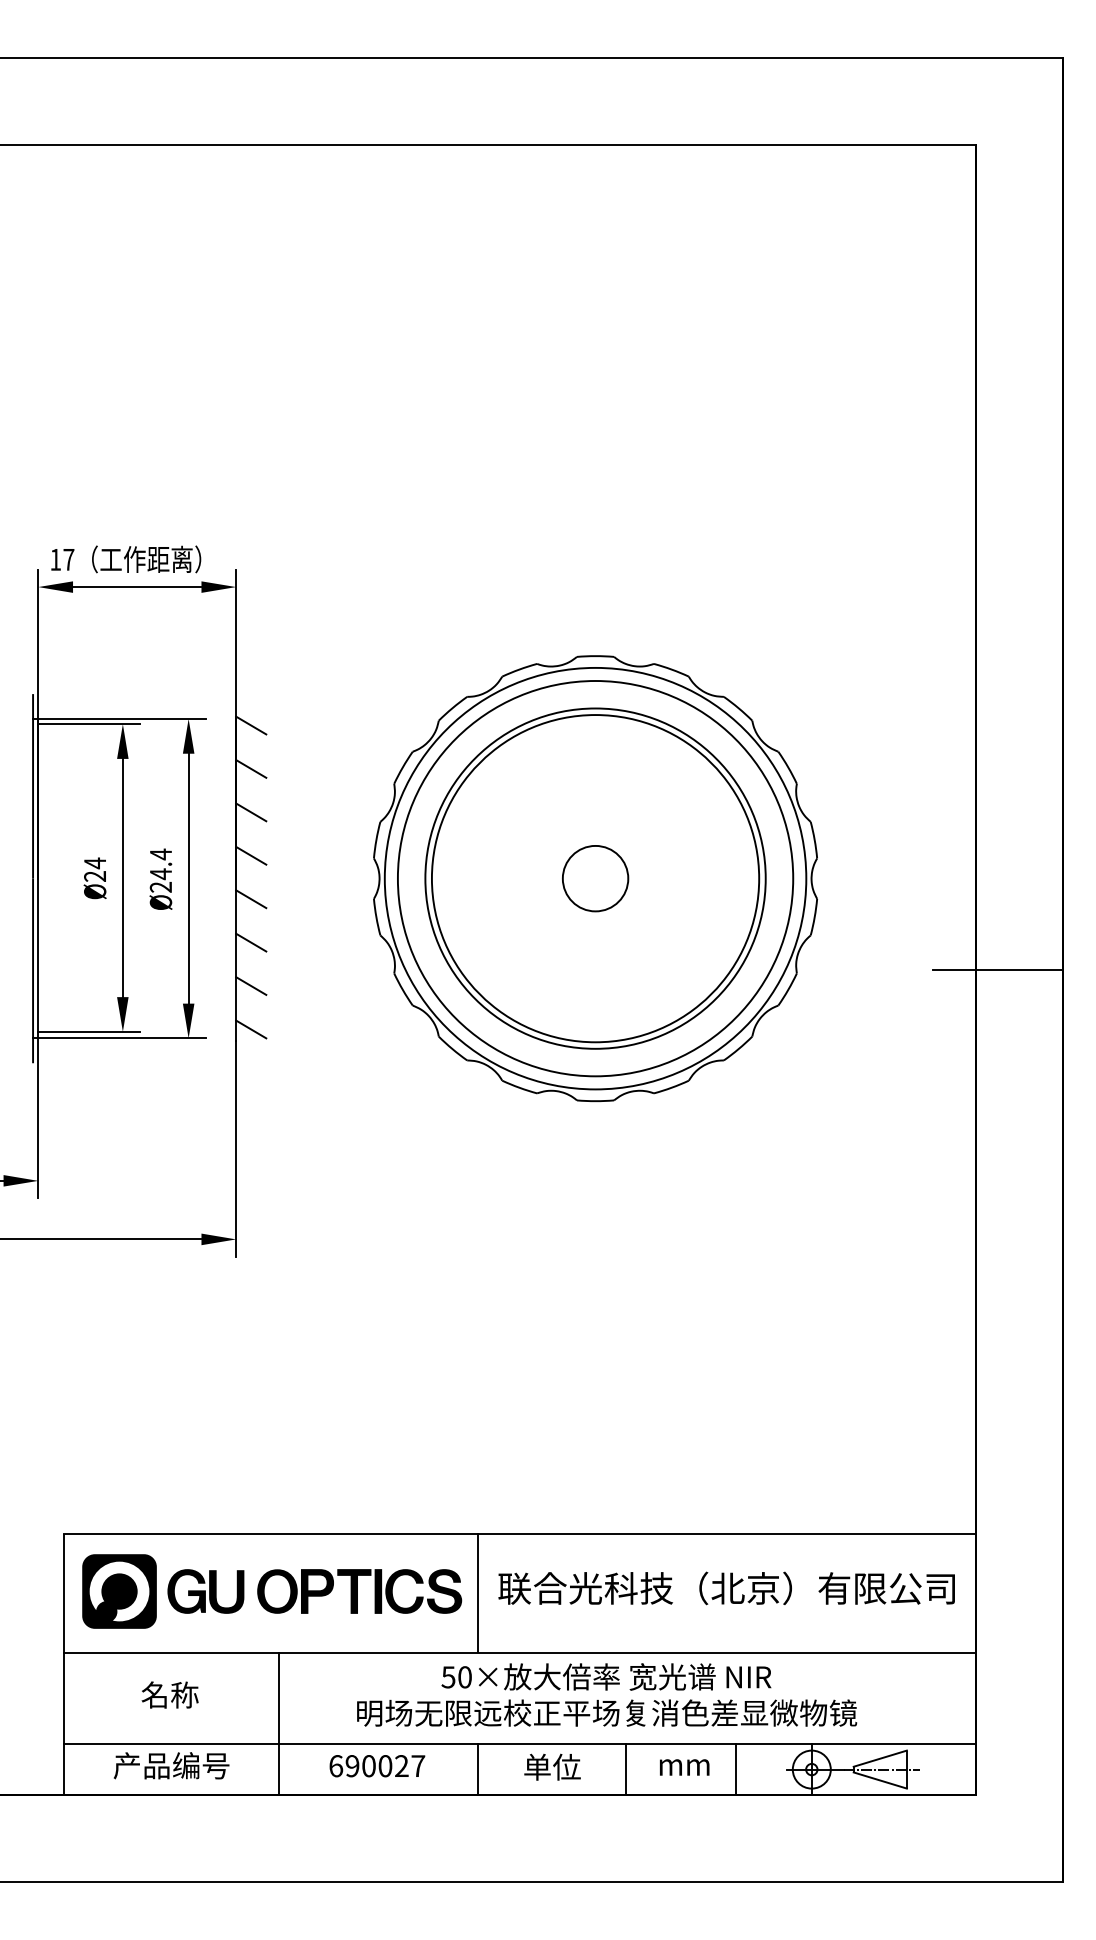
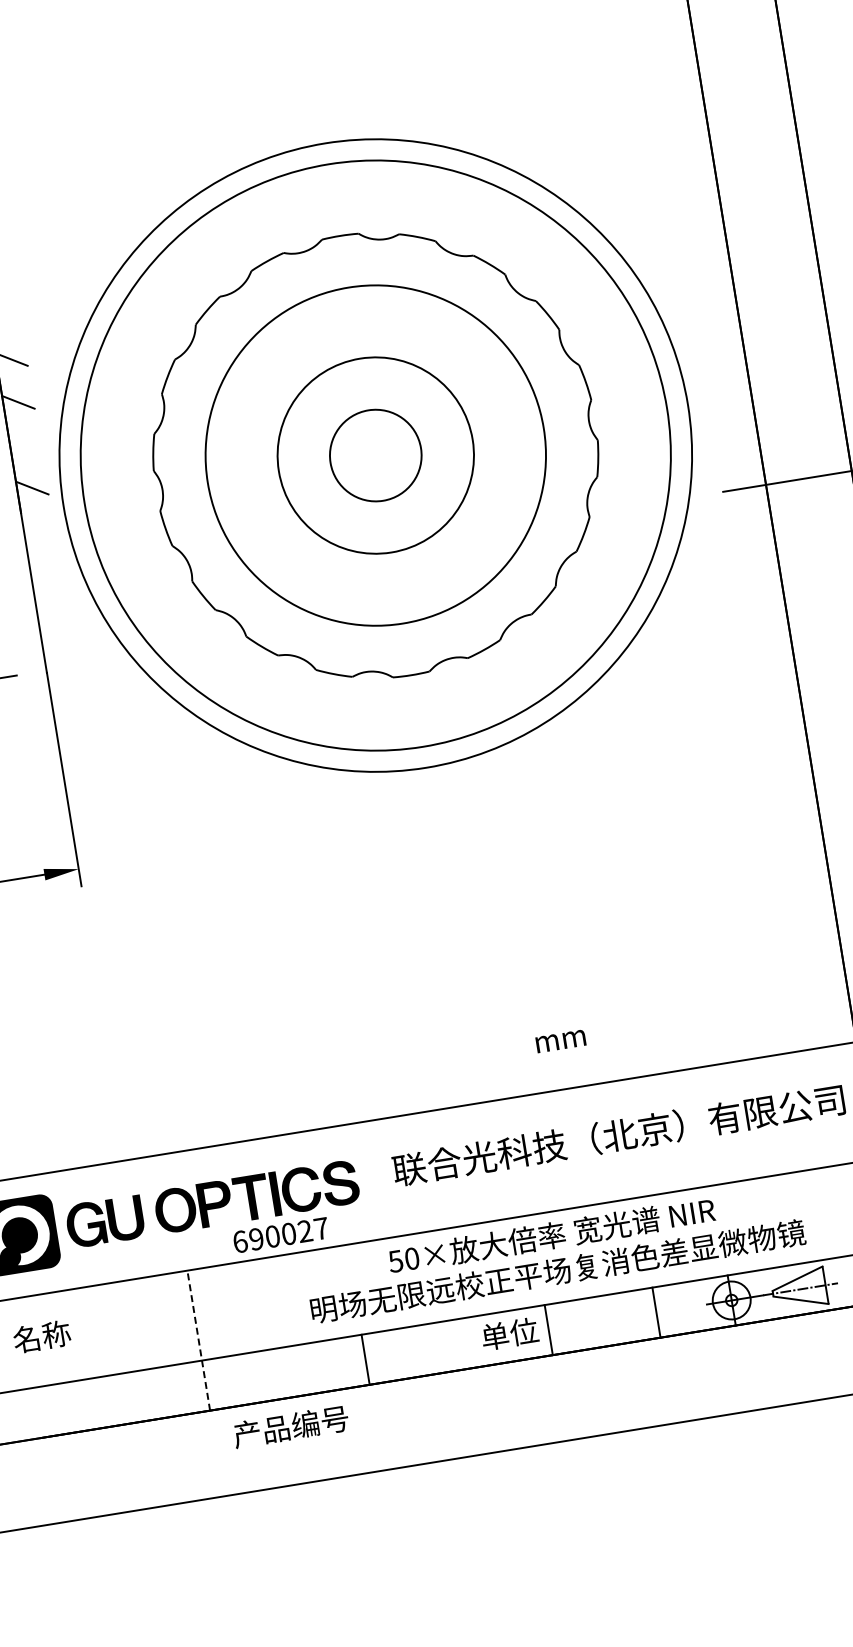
line: (251, 812) -> (25, 445), removed
circle: (595, 878) -> (375, 455), size x0.6
circle: (595, 878) -> (375, 455), size x1.4
circle: (595, 878) -> (375, 455), size x1.4
circle: (595, 878) -> (375, 455), size x1.6
line: (251, 899) -> (39, 531), removed
line: (251, 942) -> (46, 573), removed
line: (251, 985) -> (53, 616), removed
line: (251, 1029) -> (60, 659), removed
line: (477, 1593) -> (373, 1180), removed
text: (169, 1694) -> (41, 1336), moved
text: (607, 1694) -> (555, 1252), moved
line: (279, 1724) -> (199, 1341), solid -> dashed
text: (171, 1765) -> (290, 1426), moved
text: (377, 1766) -> (281, 1235), moved
text: (552, 1766) -> (509, 1333), moved
text: (684, 1767) -> (560, 1041), moved
line: (477, 1769) -> (365, 1359), moved

